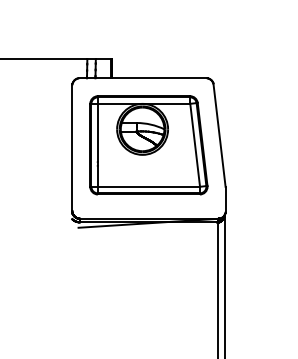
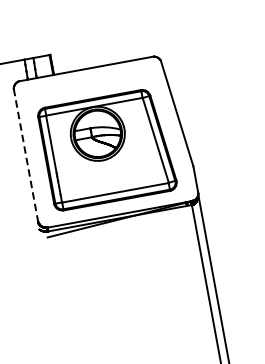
part: (148, 145) -> (107, 149), moved
line: (72, 148) -> (26, 155), solid -> dashed

